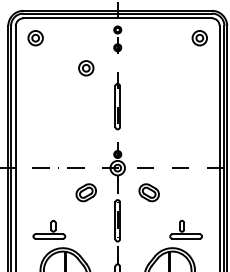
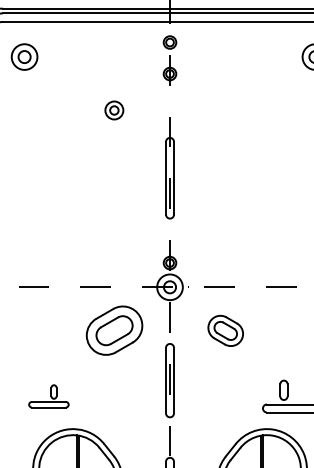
part: (86, 68) -> (114, 110), size x0.7
part: (85, 192) -> (112, 330), size x1.6
part: (49, 229) -> (49, 396), size x0.7

